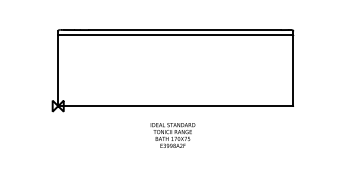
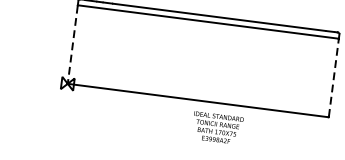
line: (58, 70) -> (73, 44), solid -> dashed
line: (293, 70) -> (334, 77), solid -> dashed
text: (172, 135) -> (217, 128), moved

